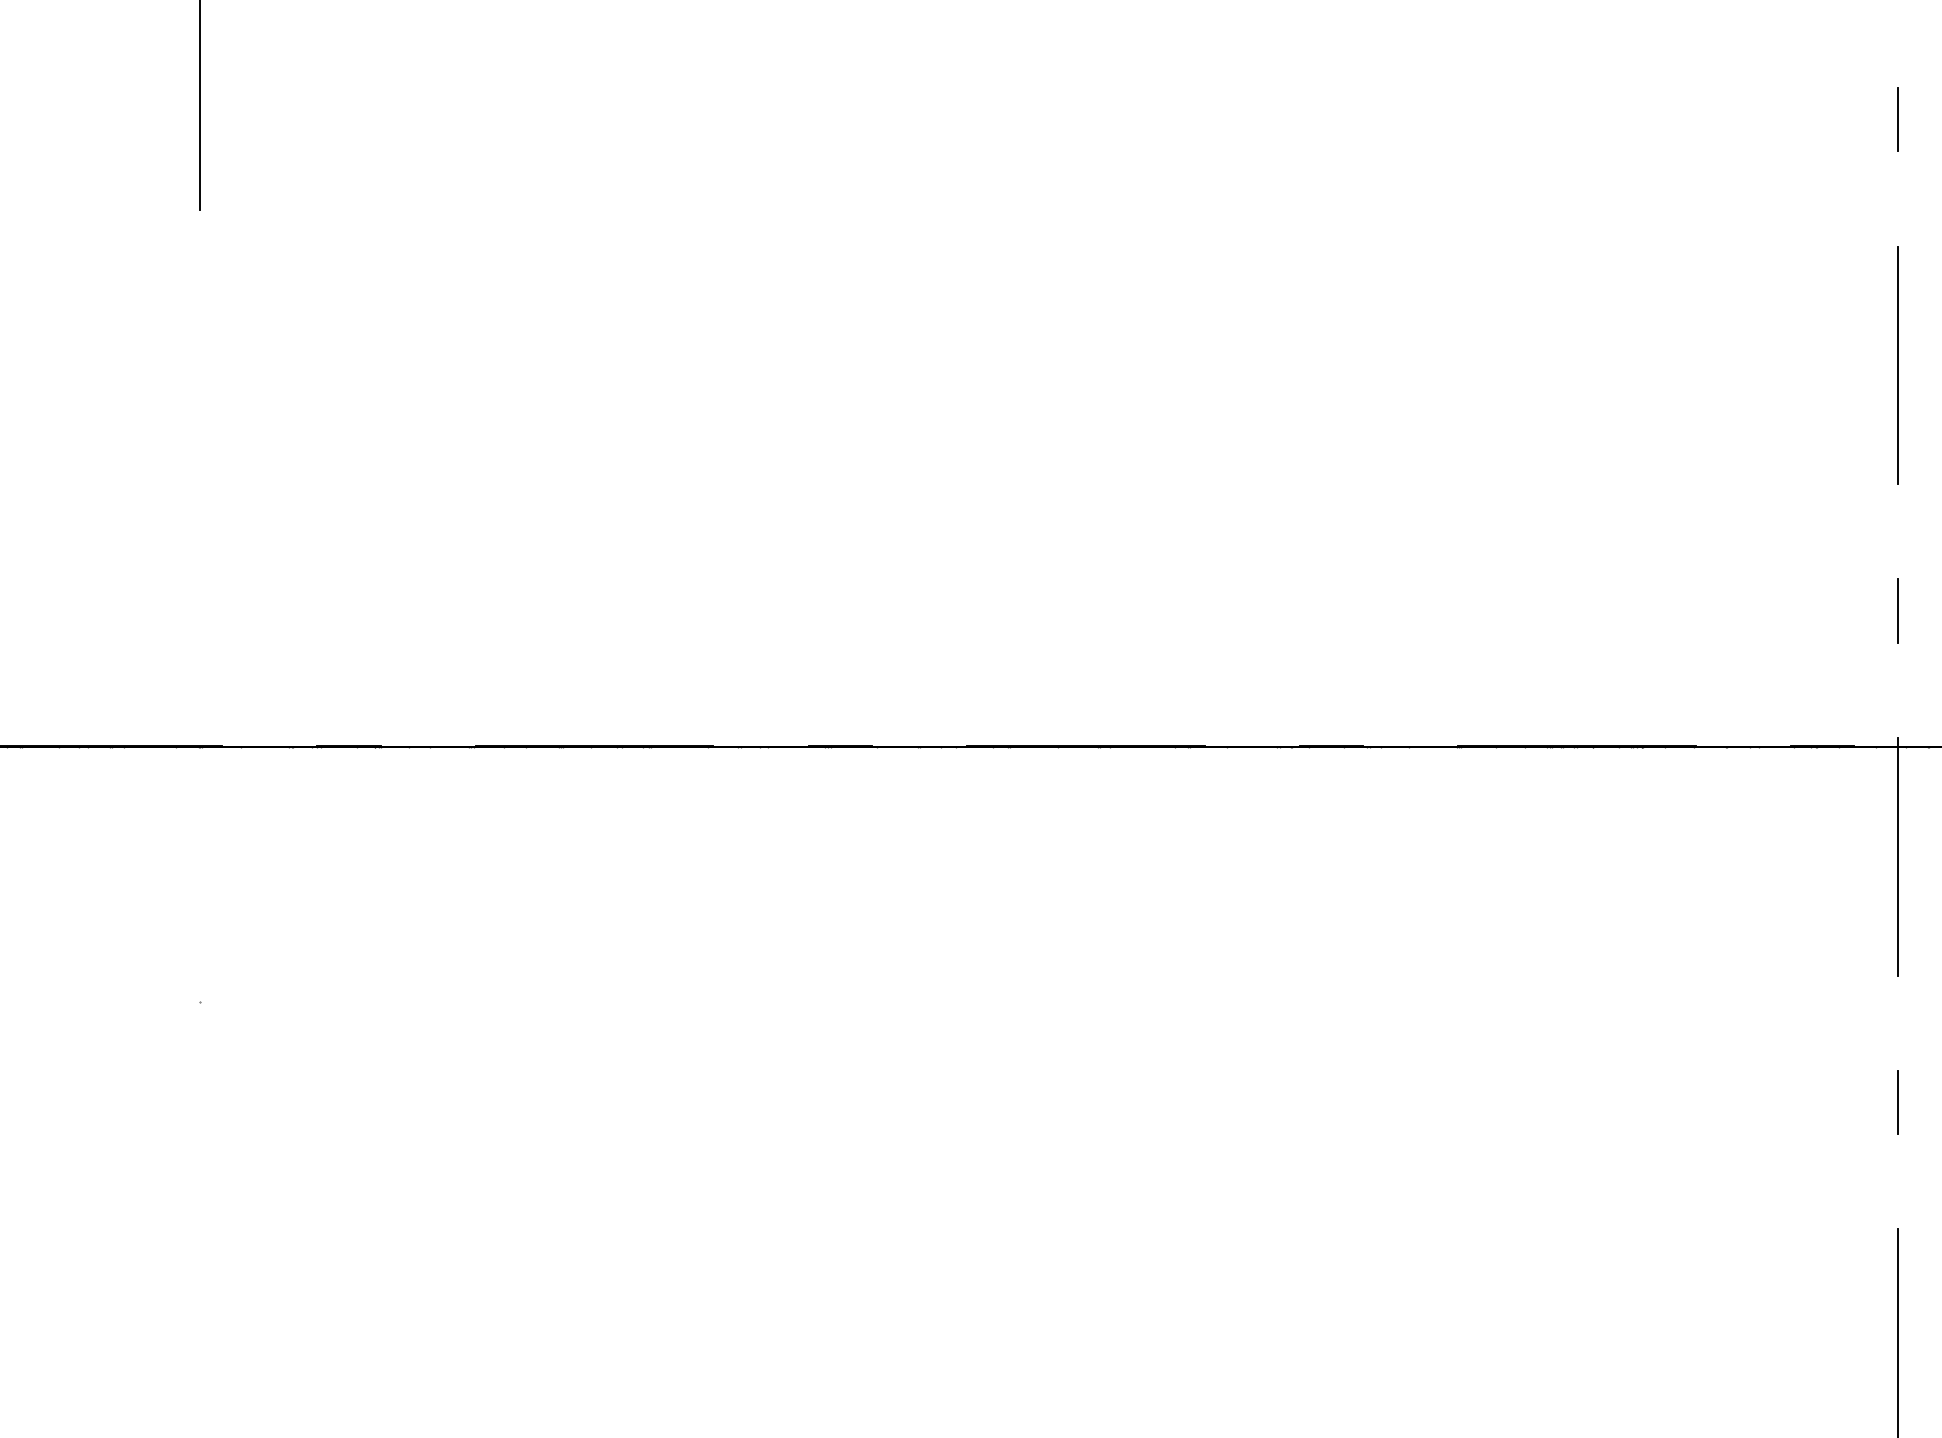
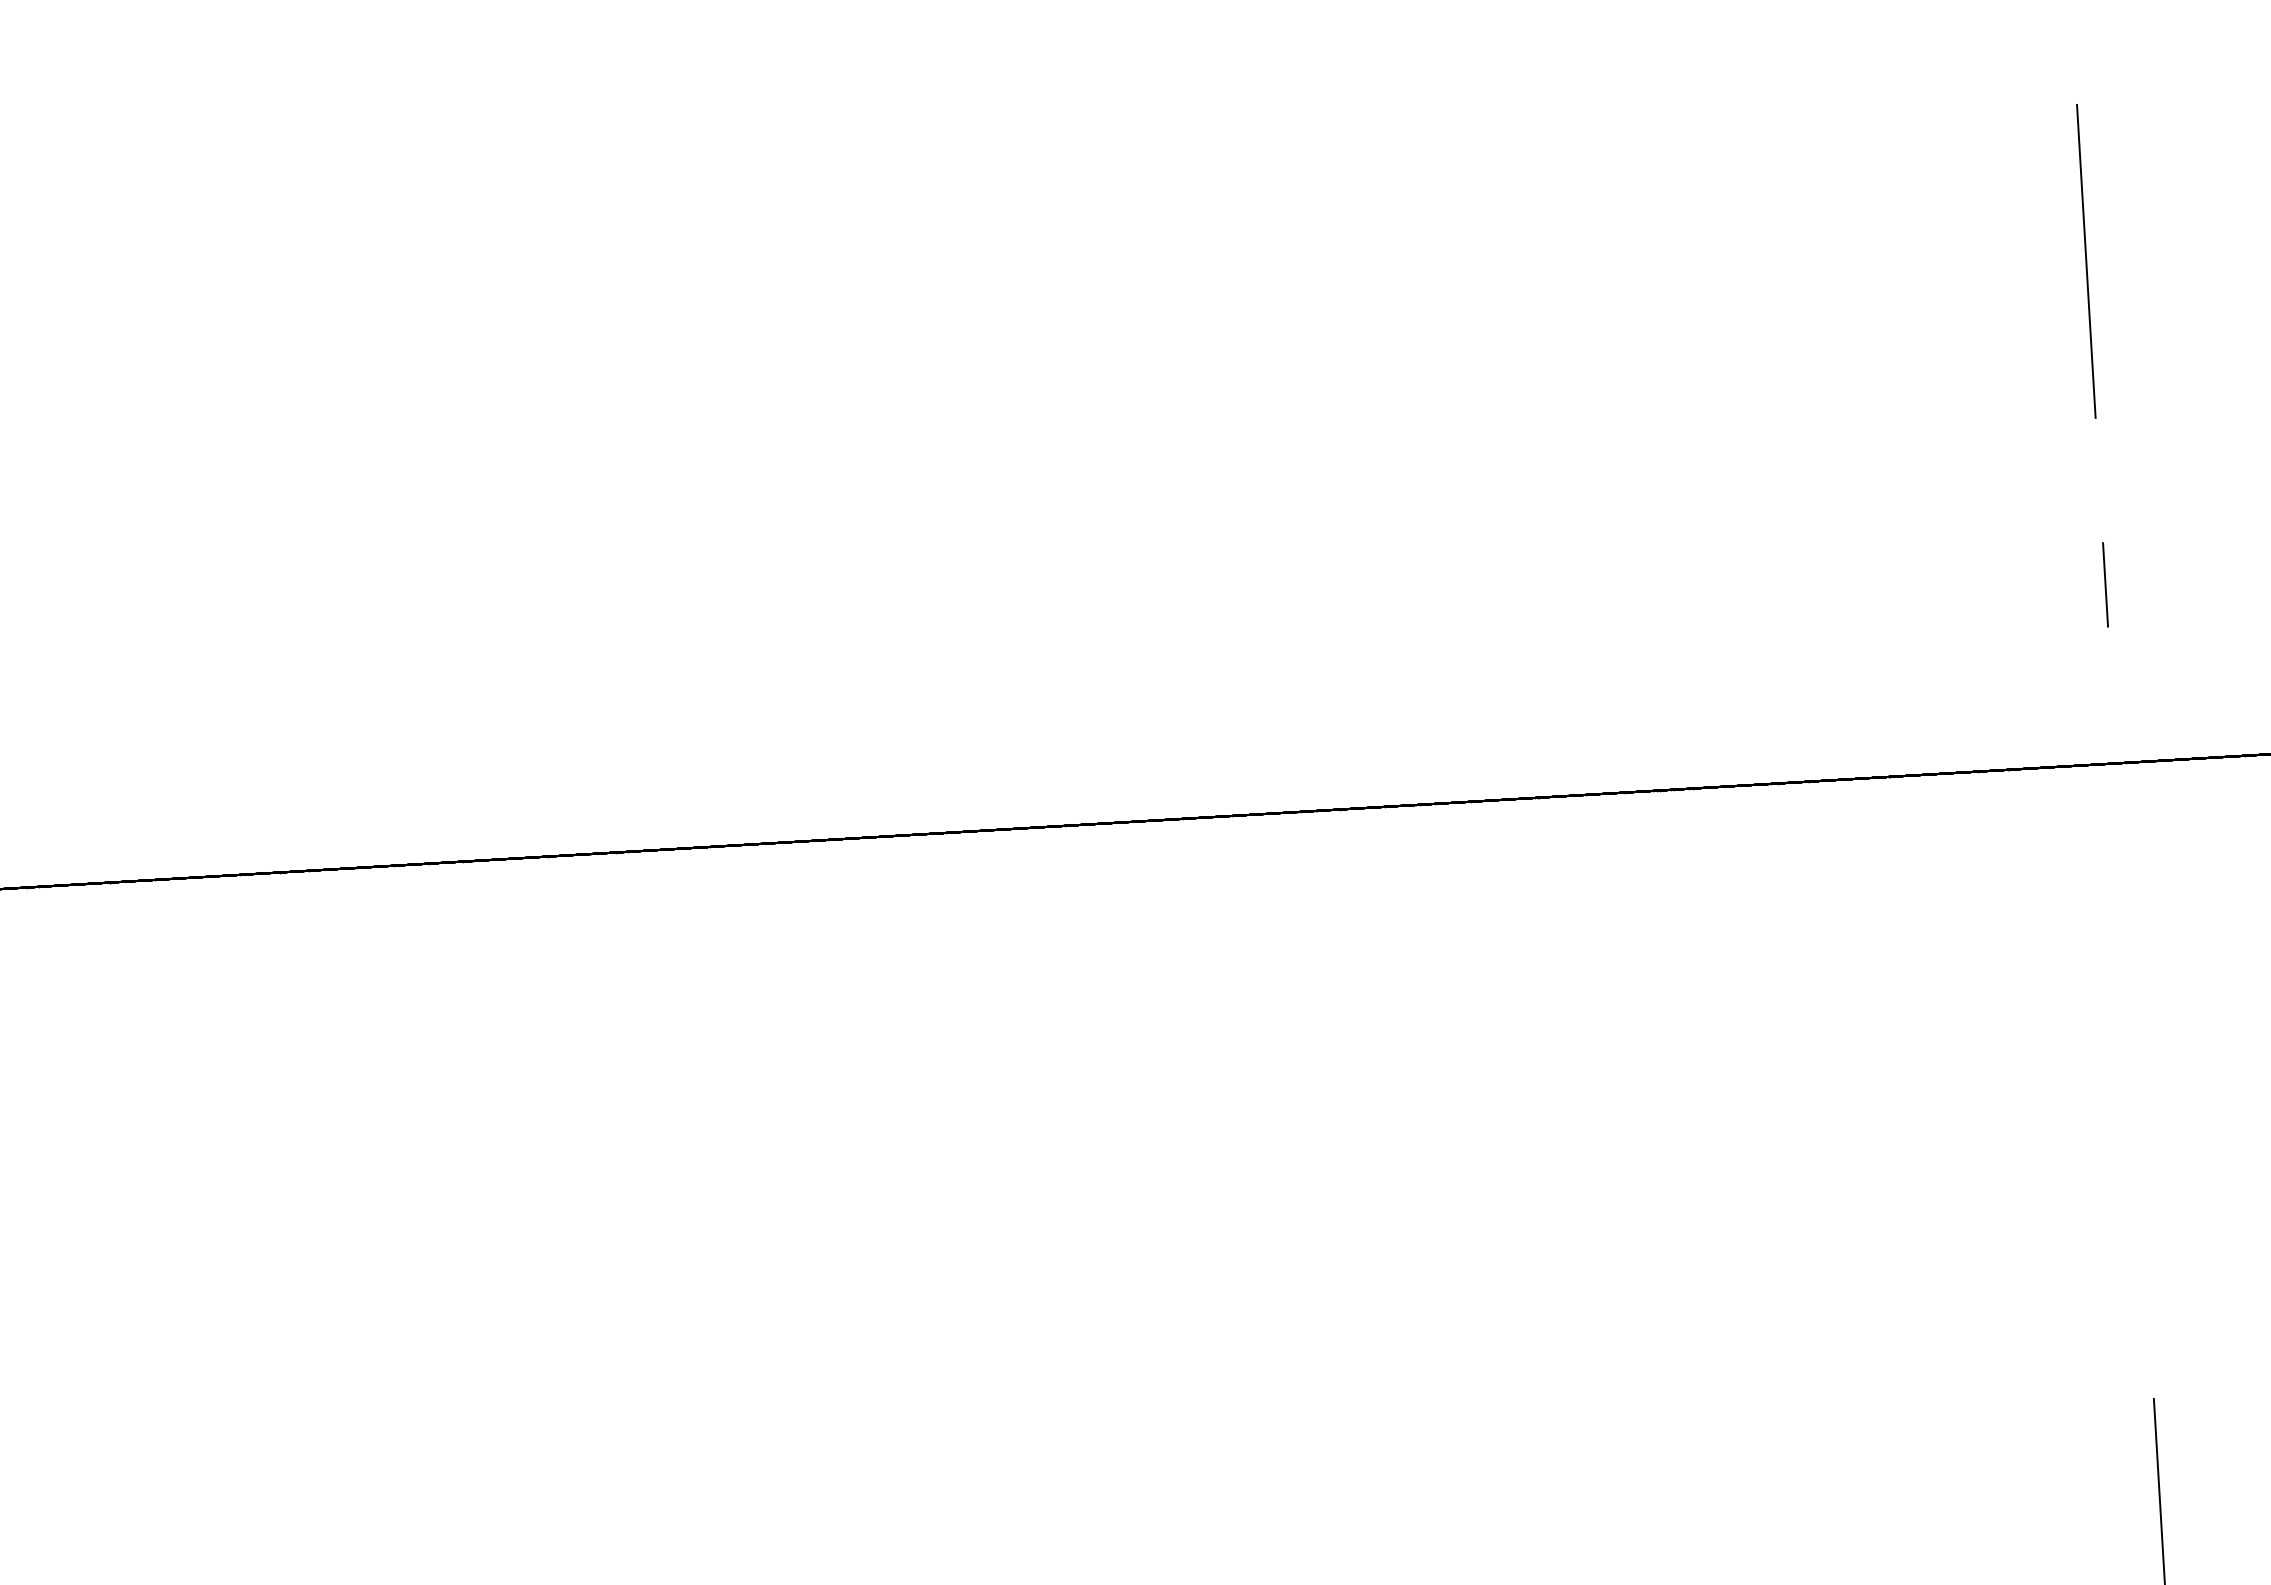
line: (1898, 856) -> (2124, 908), removed
line: (1897, 1102) -> (2142, 1232), removed

